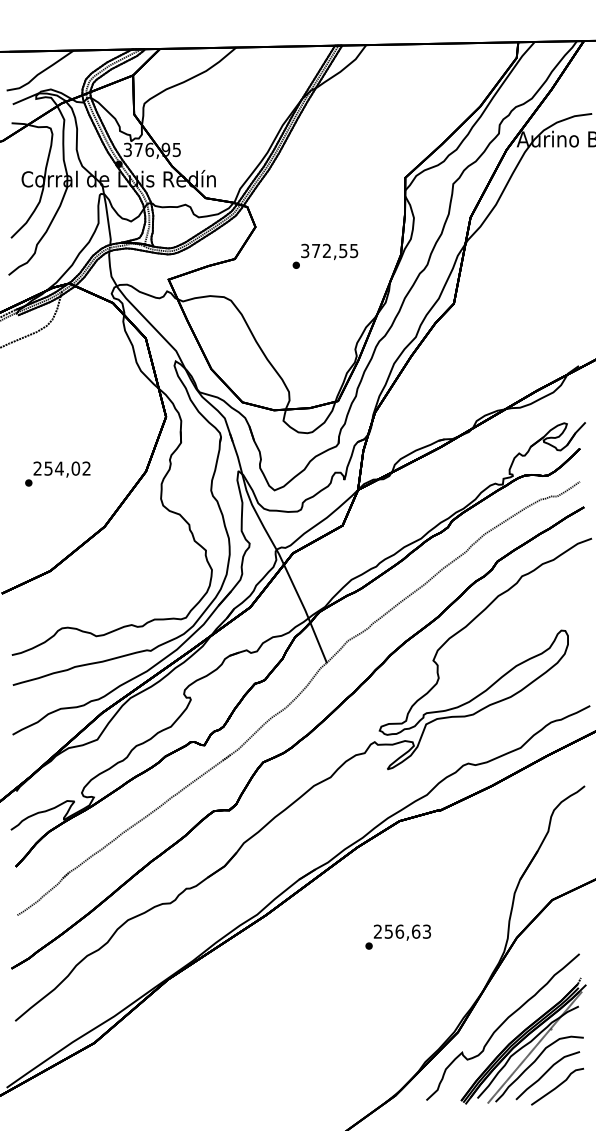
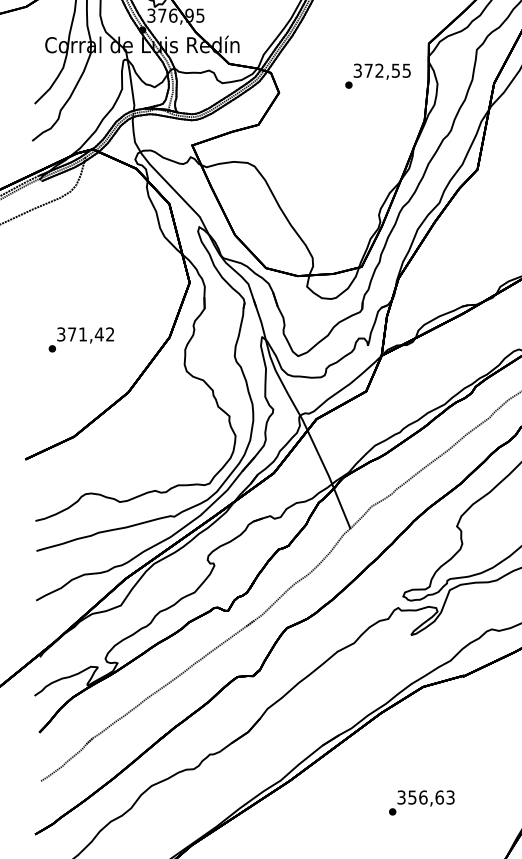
text: (325, 255) -> (378, 75), moved
text: (56, 468) -> (80, 334), 254,02 -> 371,42
text: (377, 931) -> (401, 797), 256,63 -> 356,63

